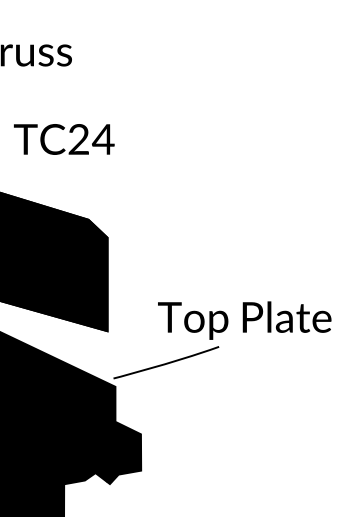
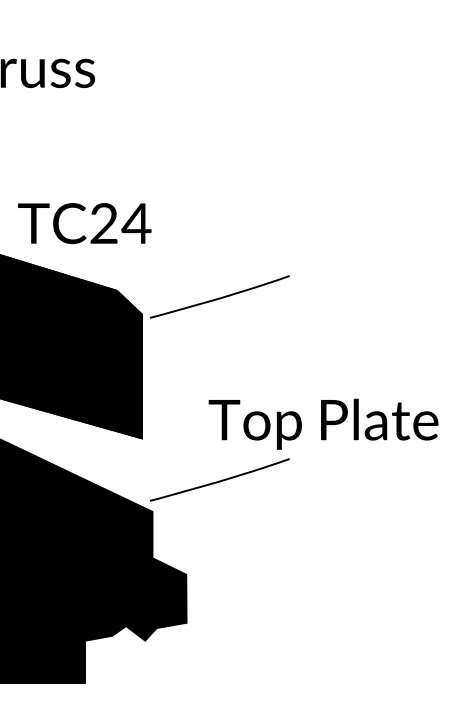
text: (64, 139) -> (84, 223), moved
curve: (166, 224) -> (219, 297), added

